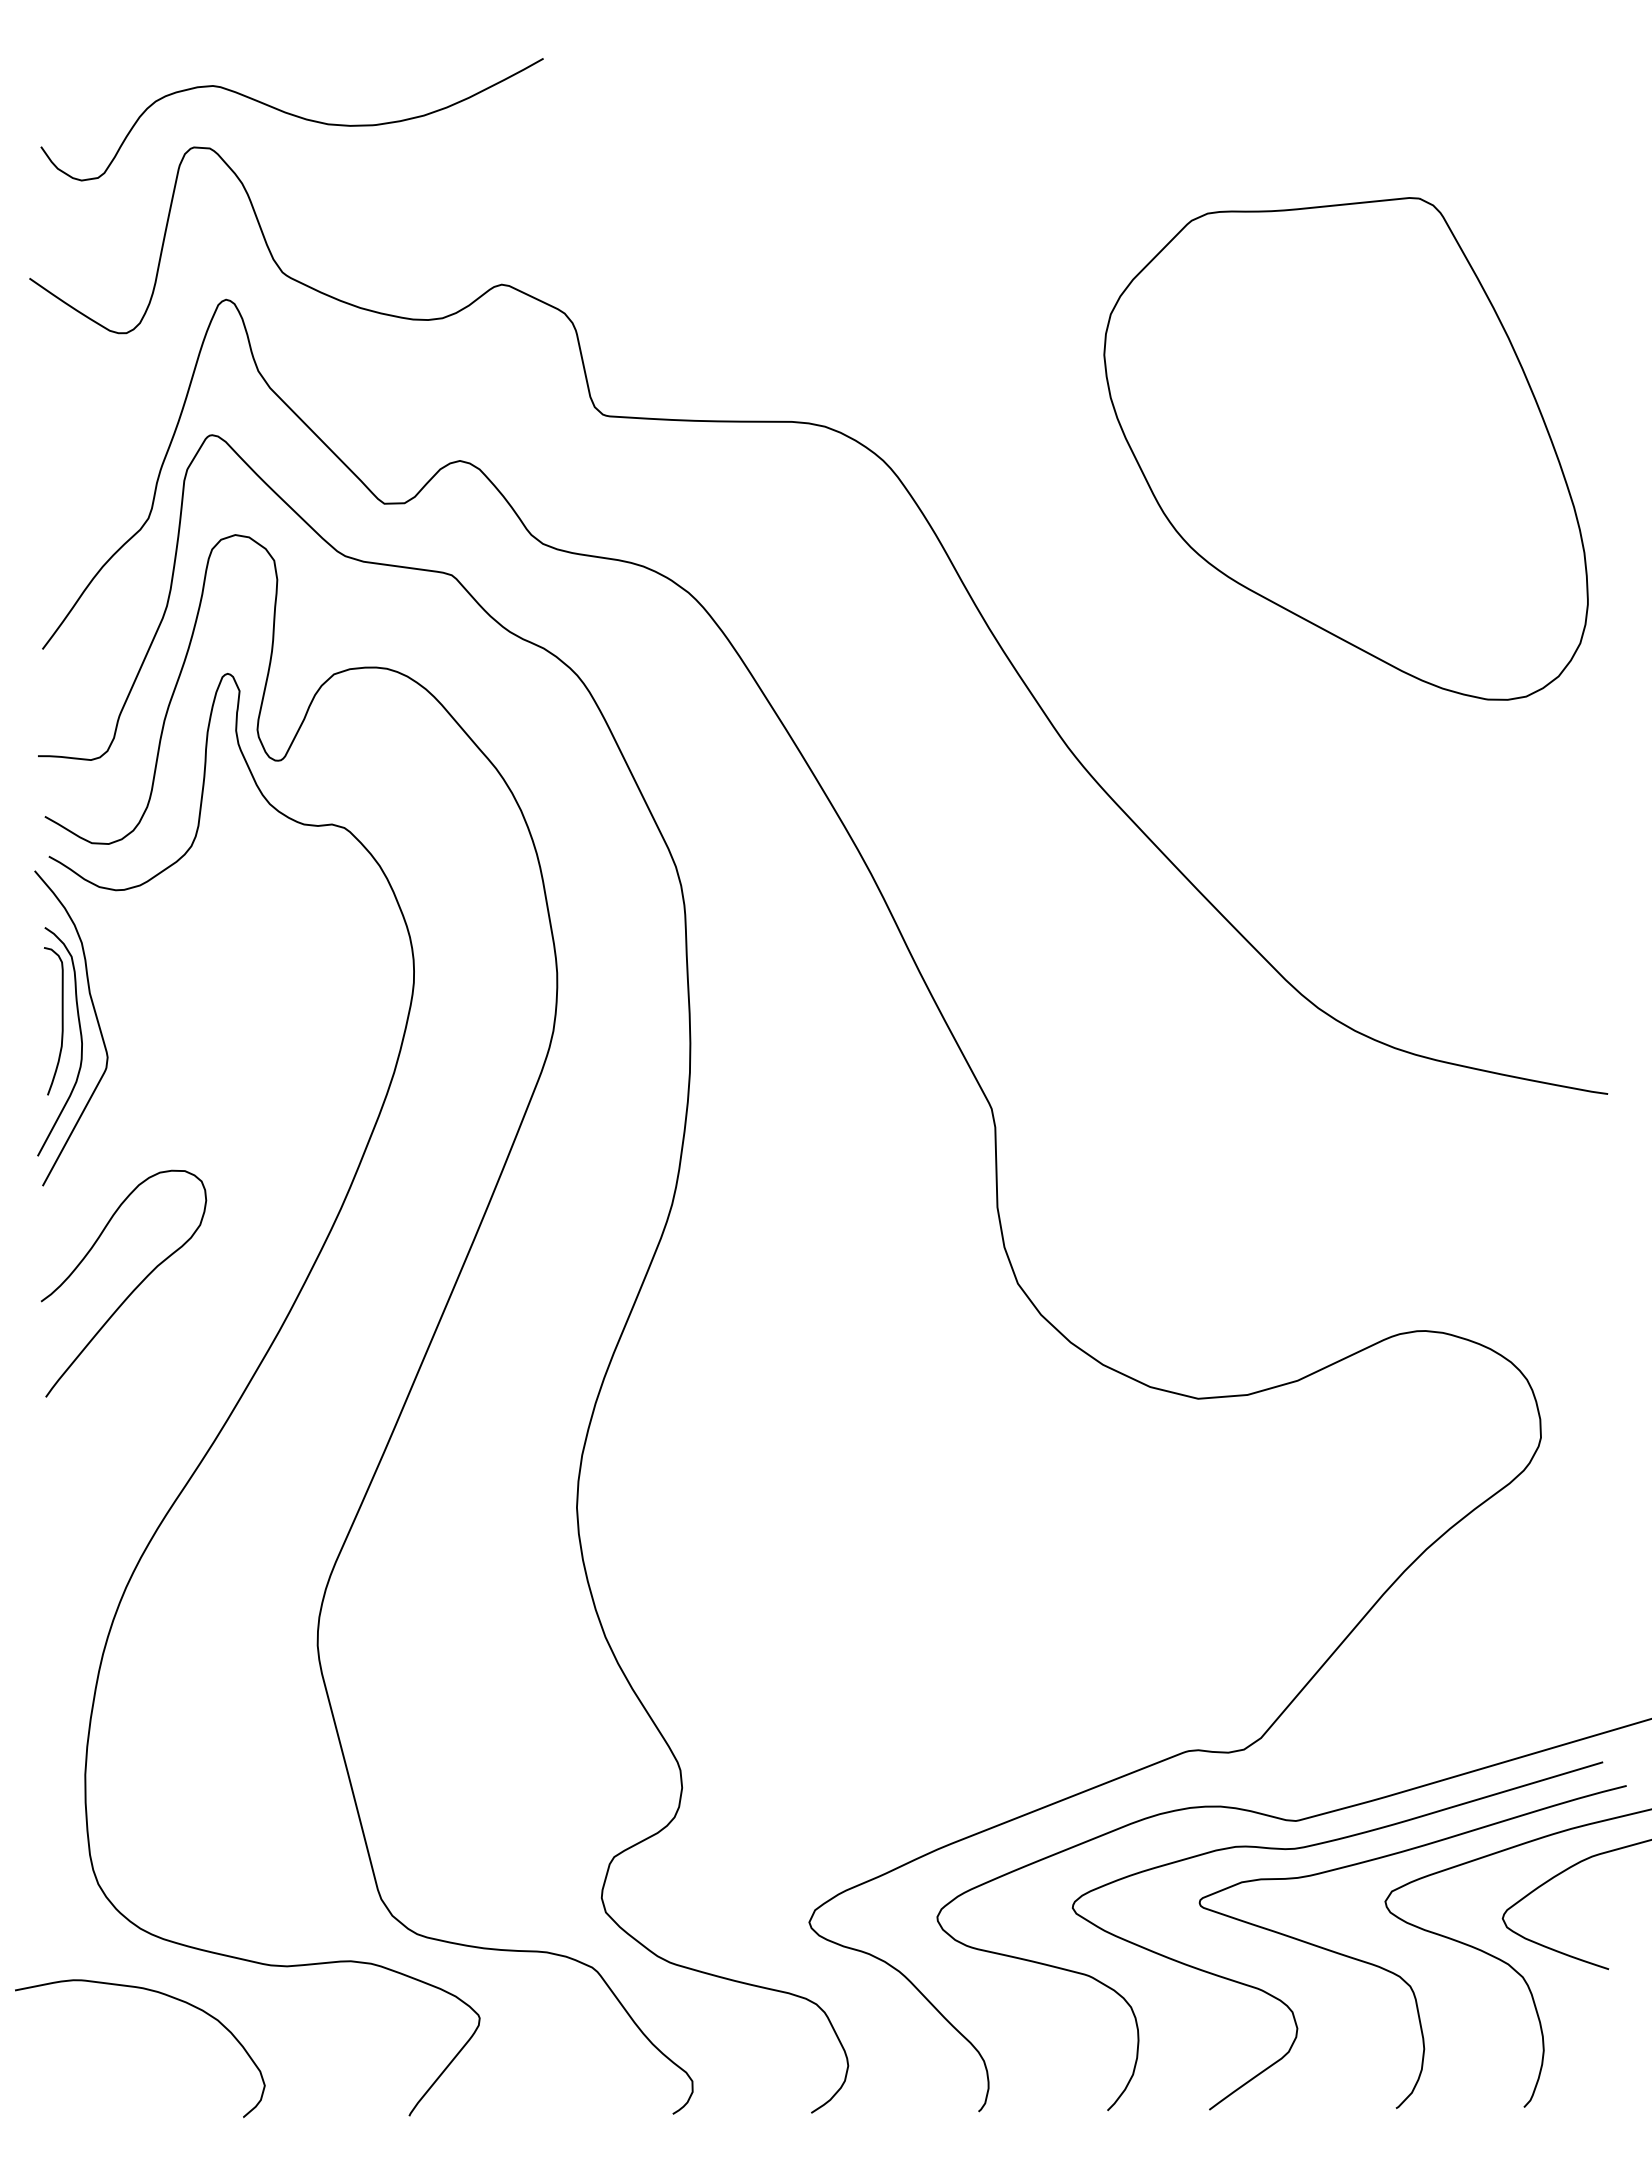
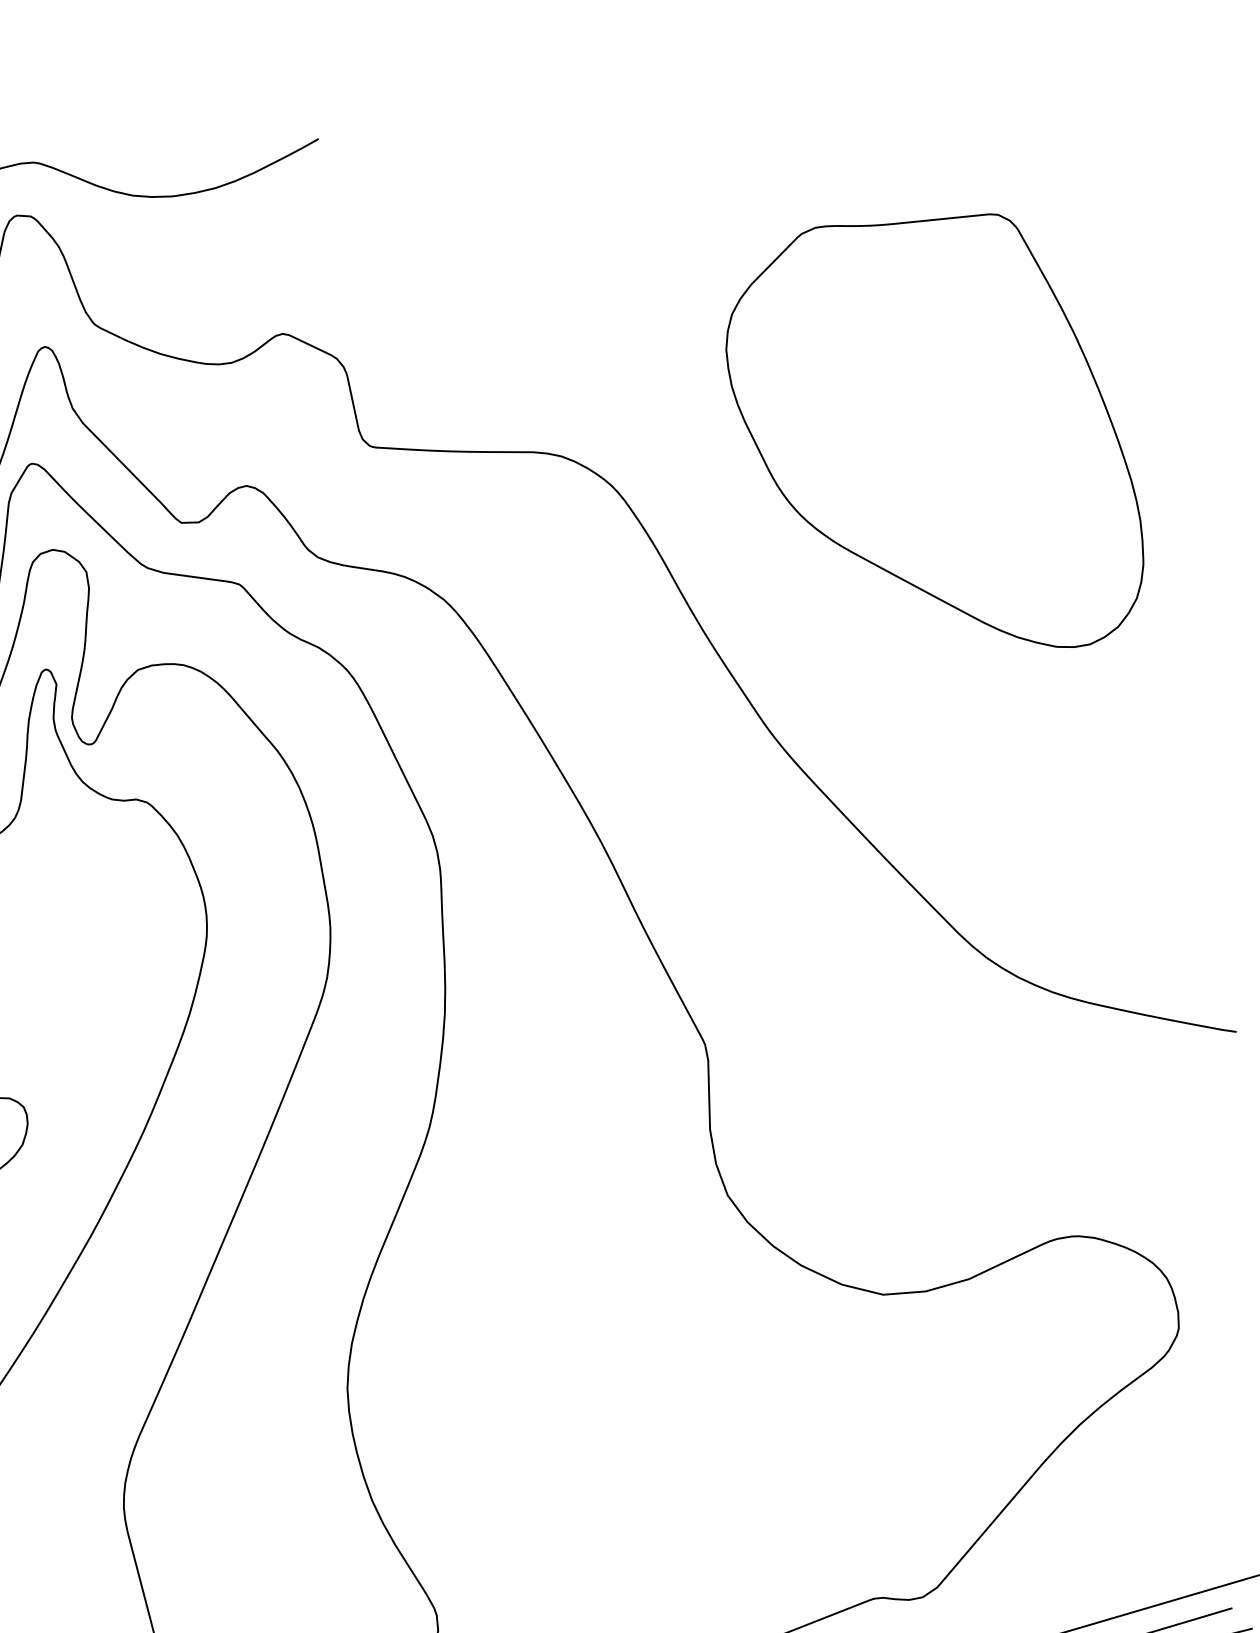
part: (1345, 448) -> (934, 430), moved

